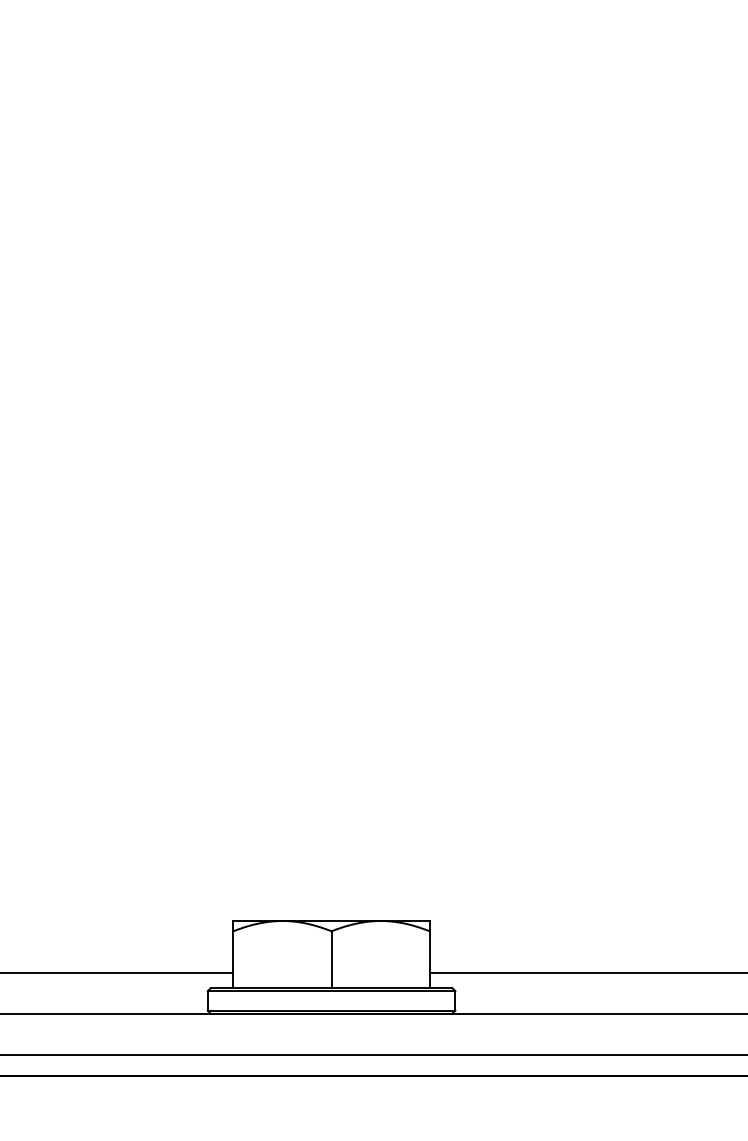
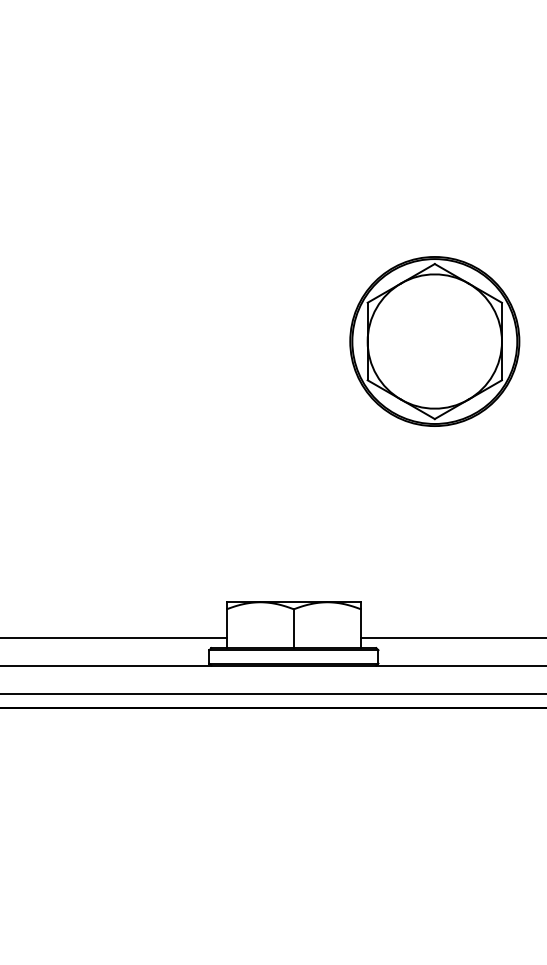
part: (537, 539) -> (434, 341), added

